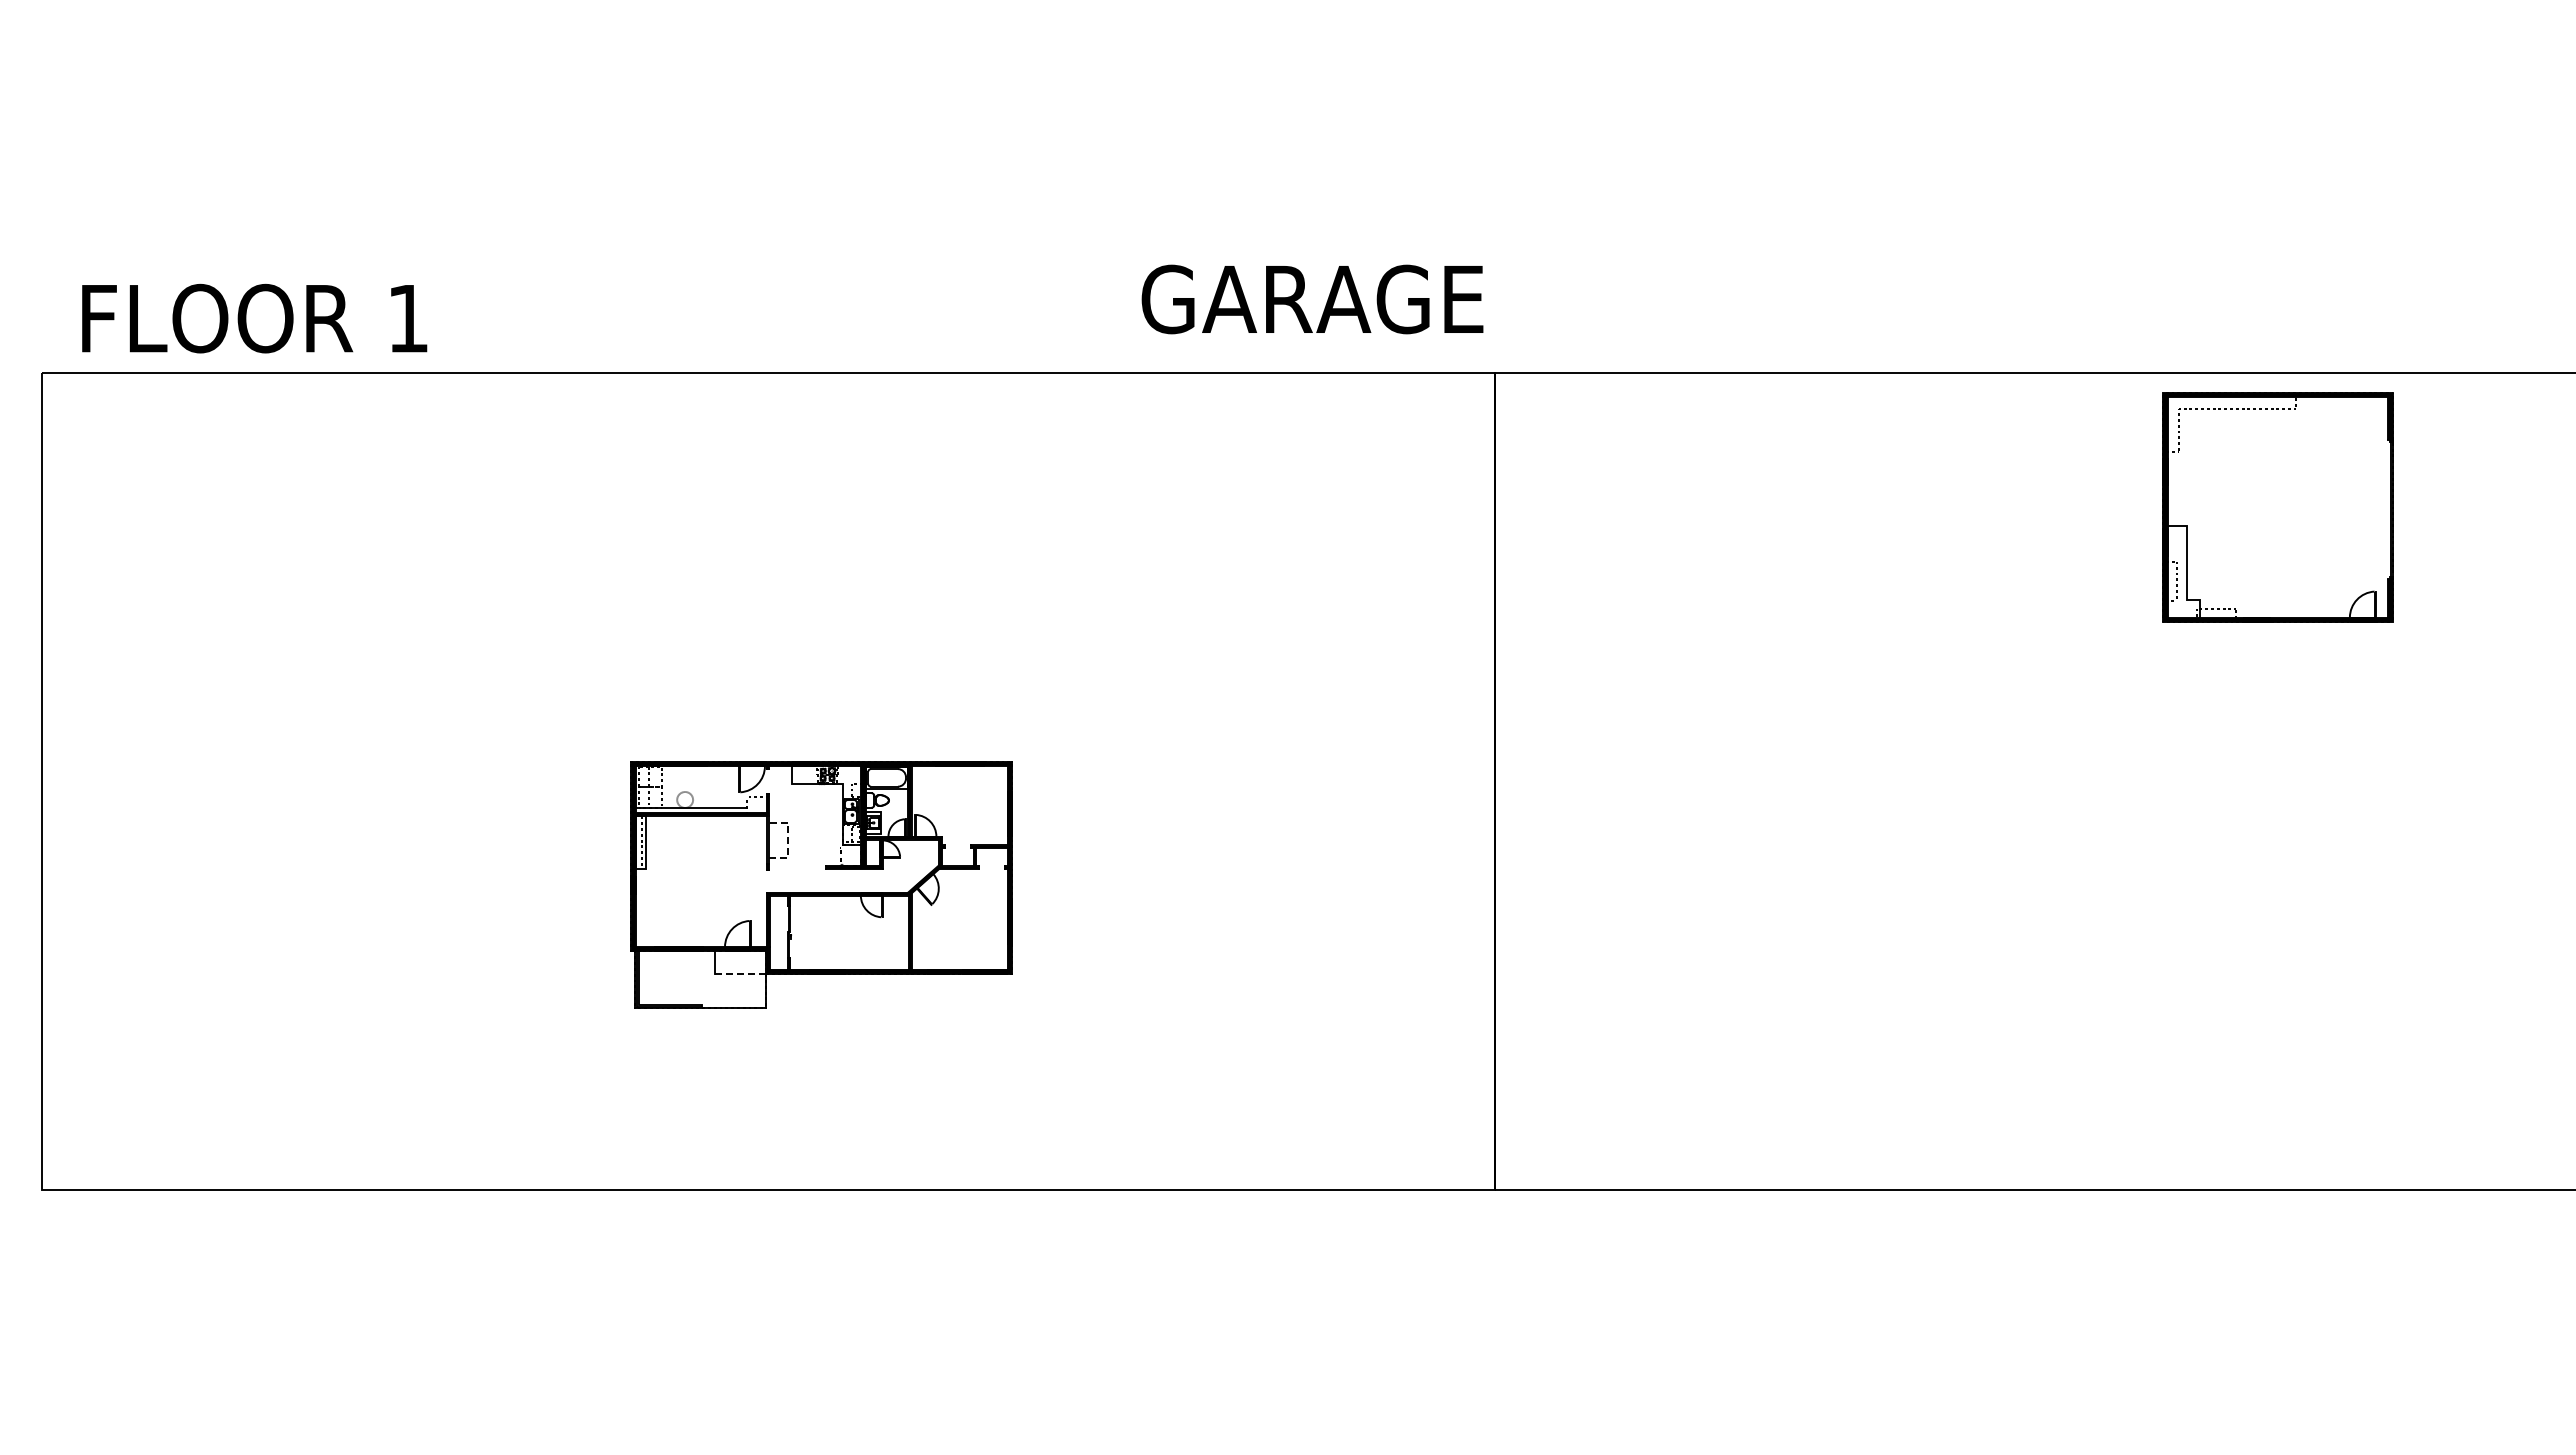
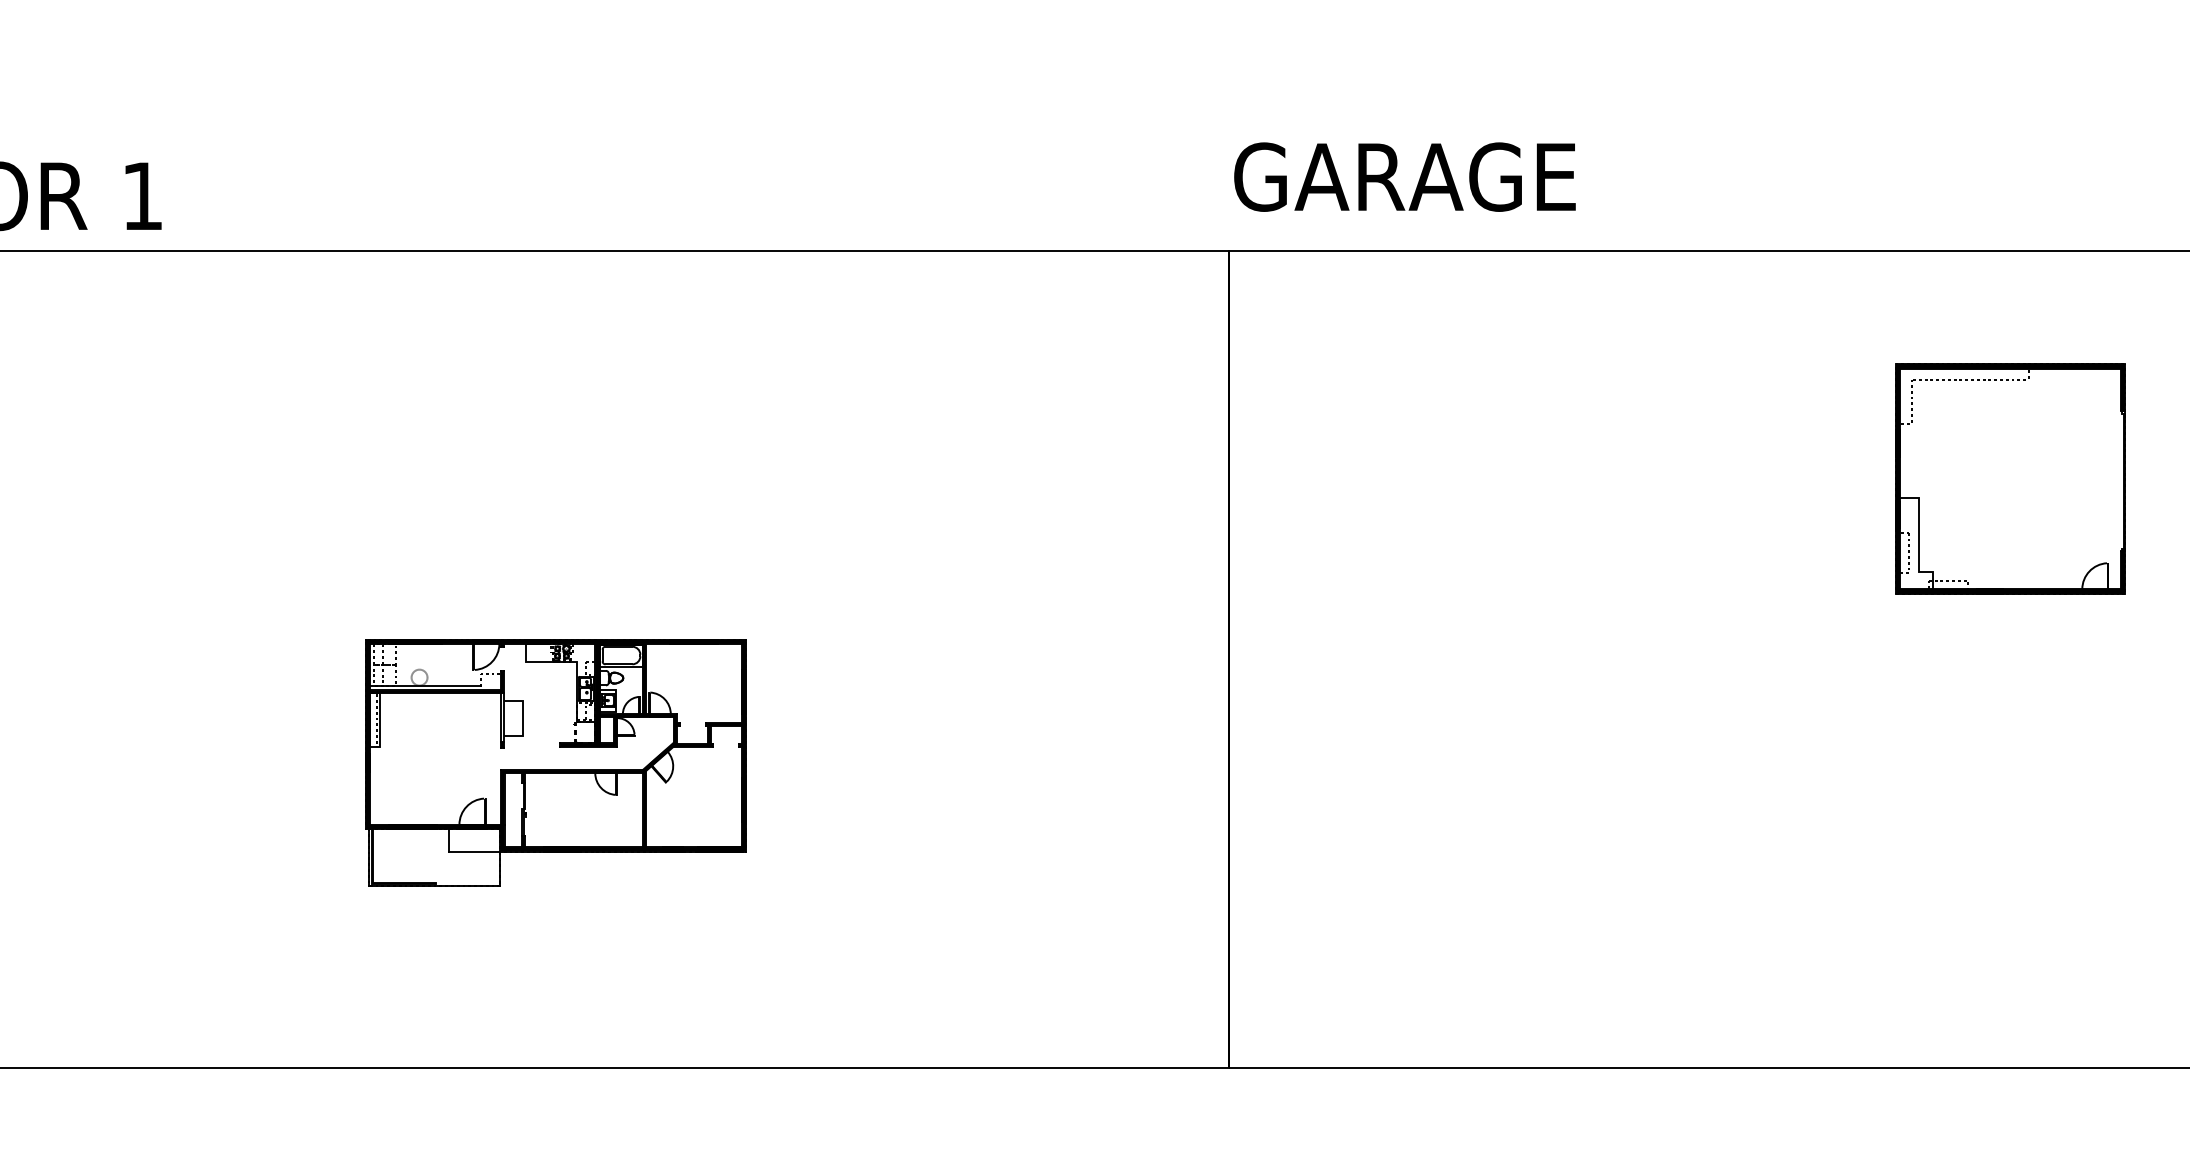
text: (1312, 299) -> (1404, 177), moved
part: (2277, 507) -> (2009, 479), moved
line: (788, 840) -> (522, 718), dashed -> solid
line: (739, 973) -> (473, 851), dashed -> solid

